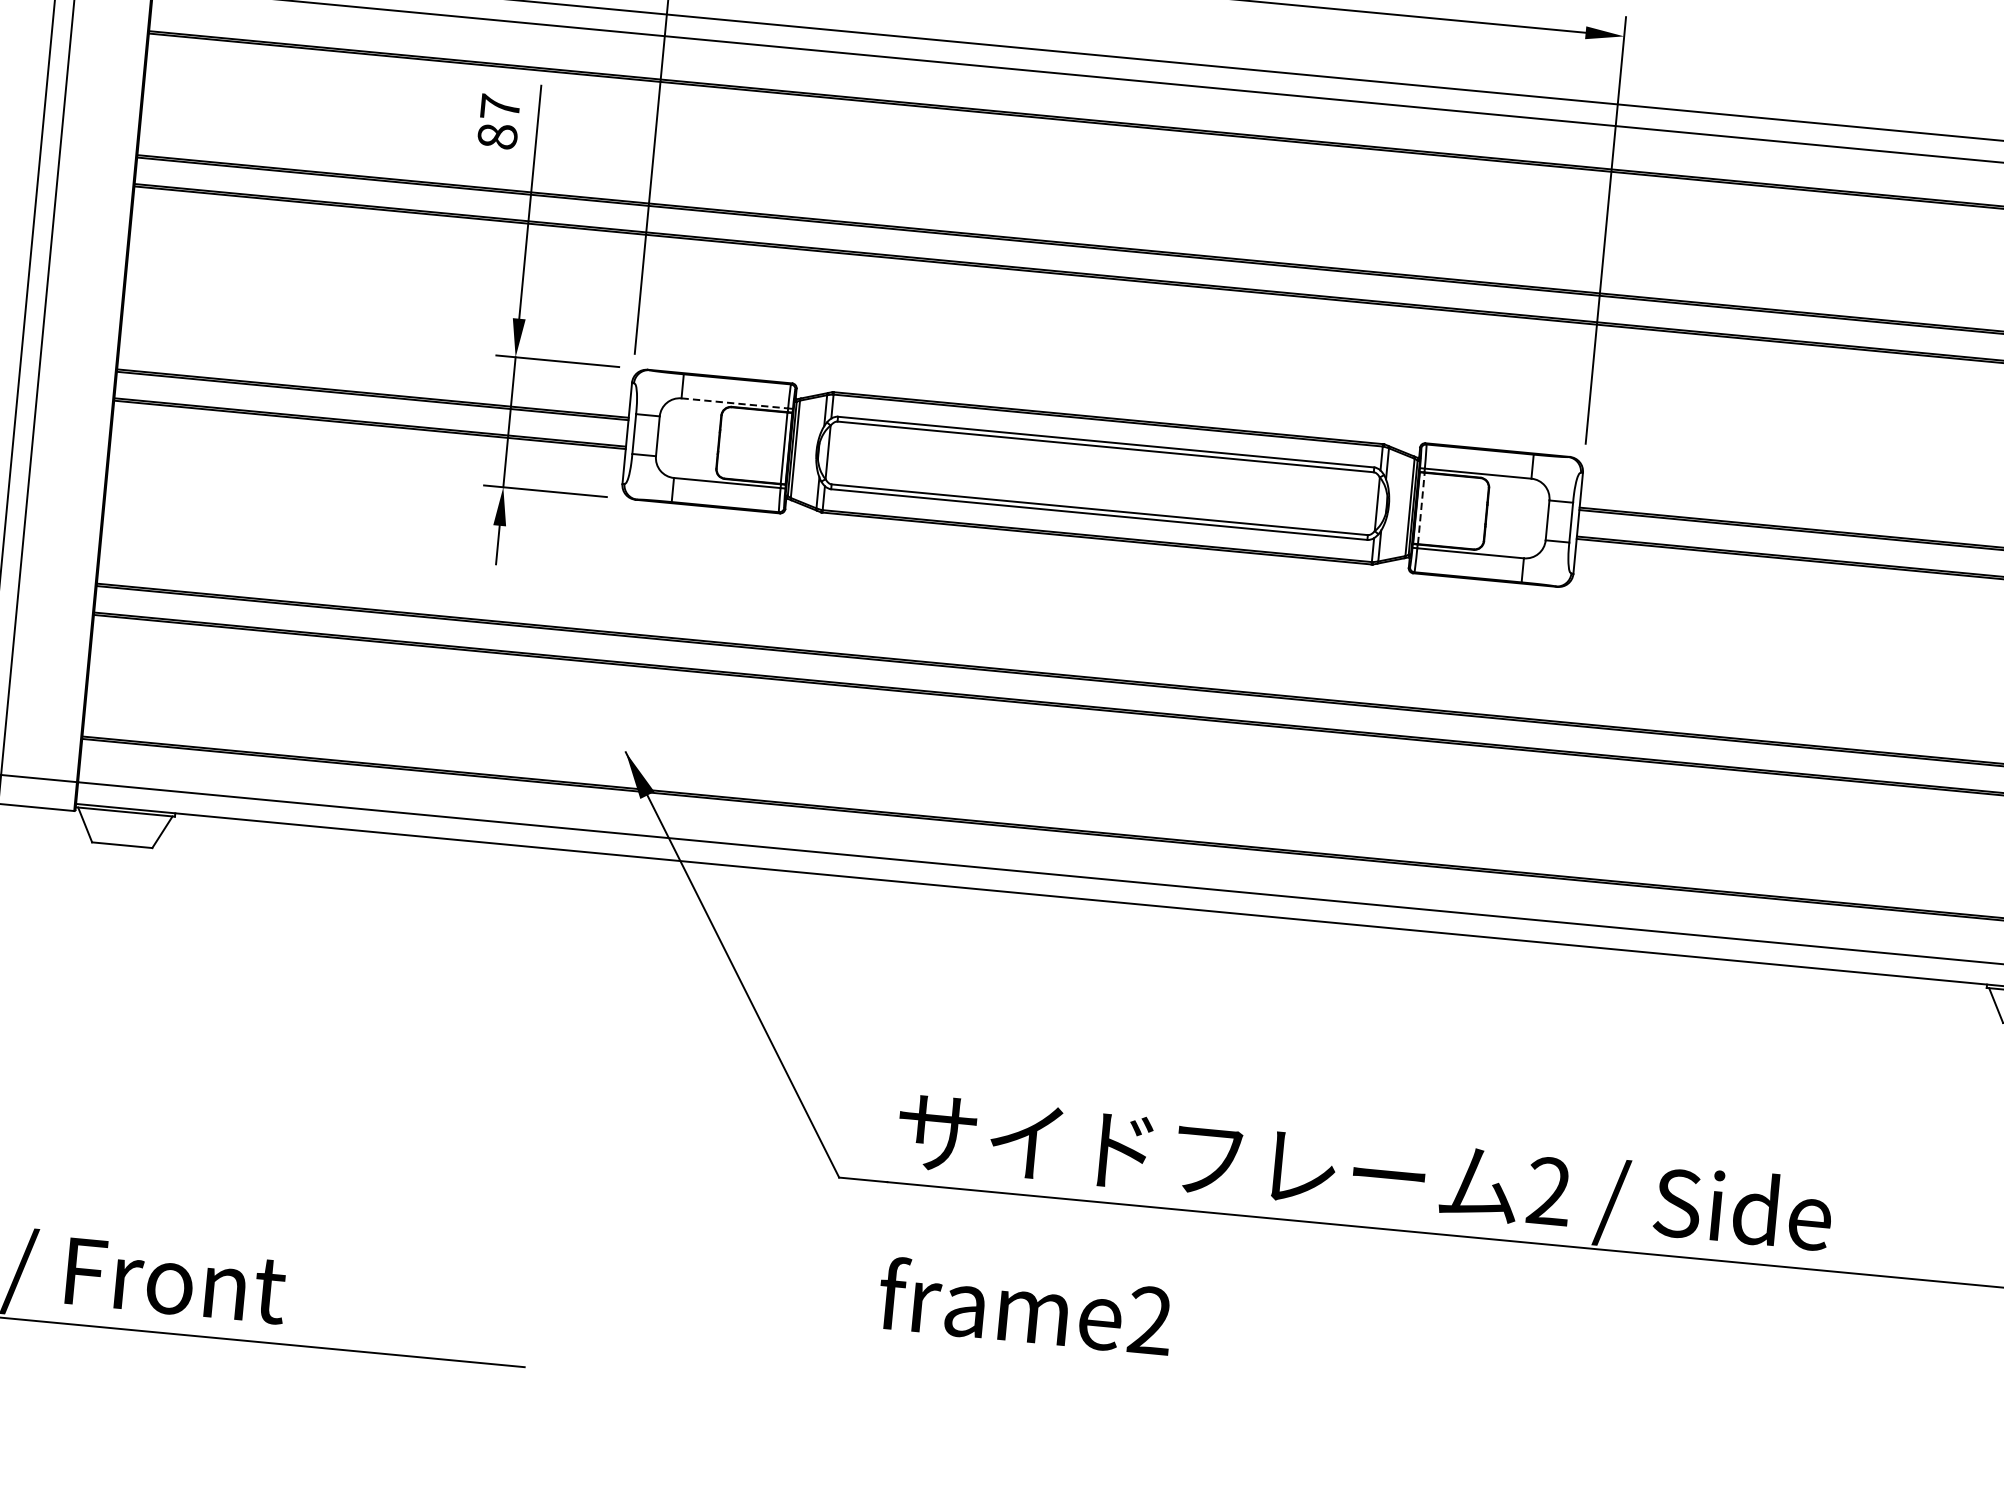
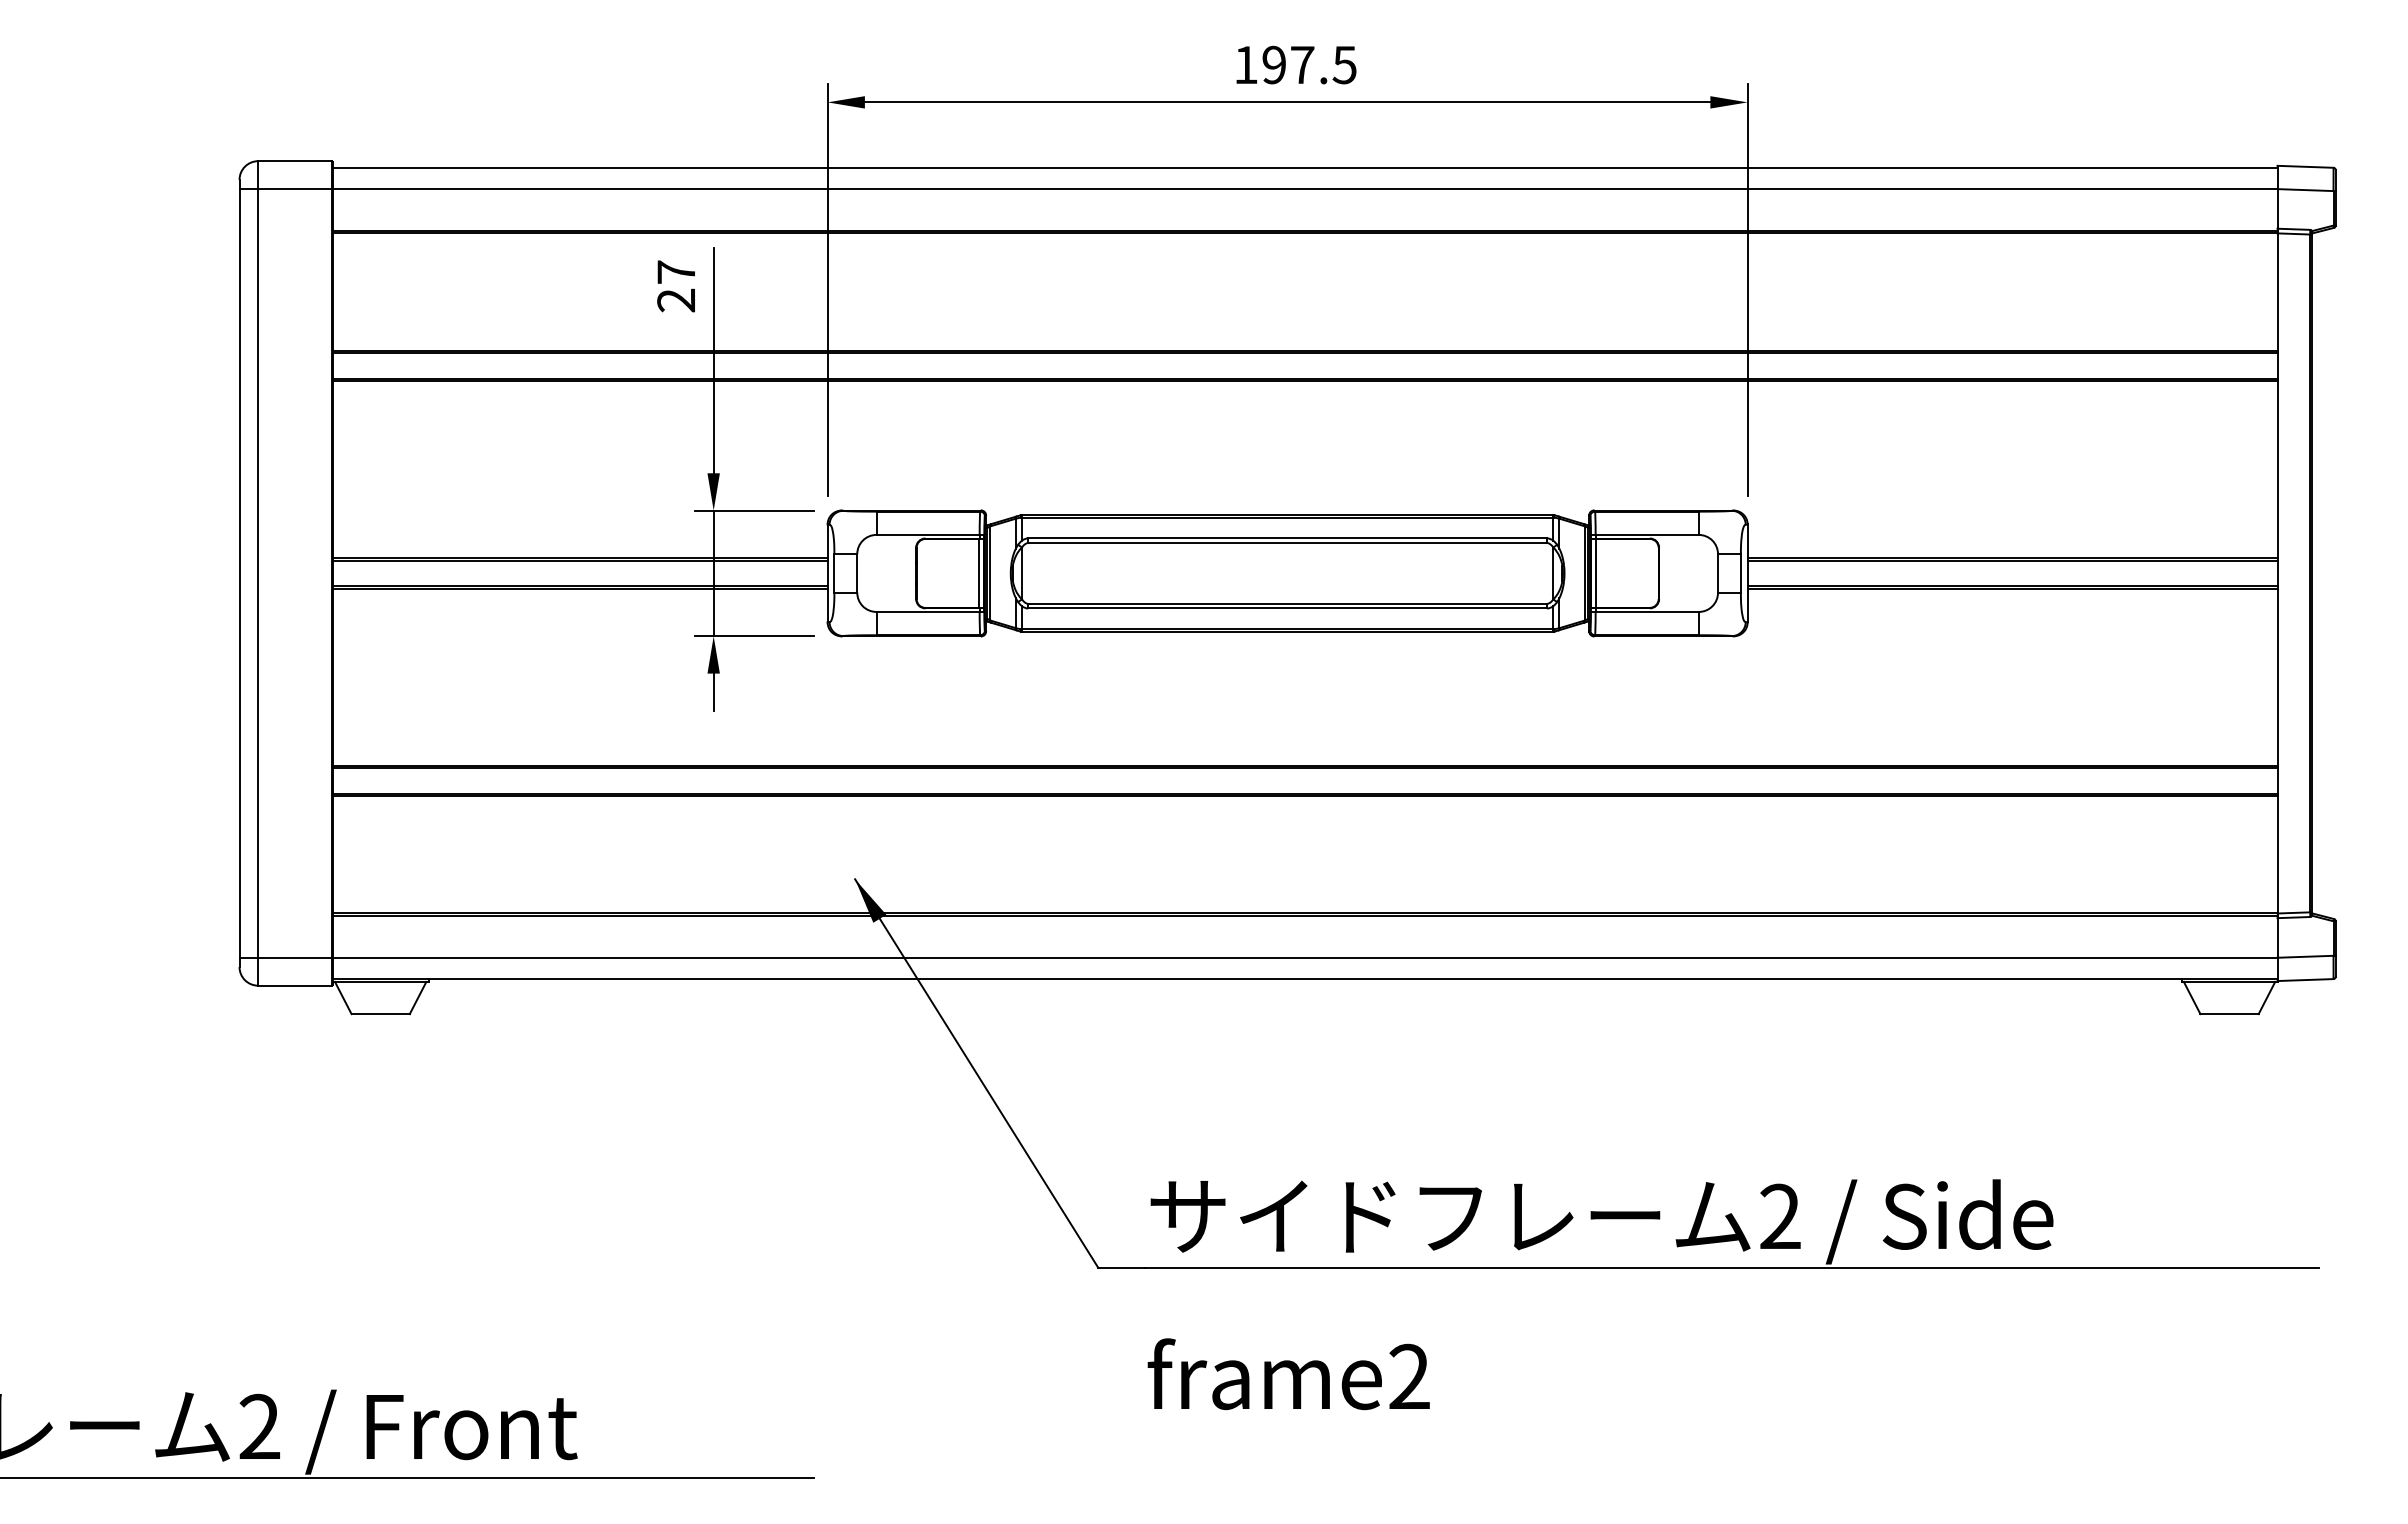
text: (497, 136) -> (676, 300), 87 -> 27
line: (735, 403) -> (928, 534), dashed -> solid
line: (1421, 507) -> (1595, 572), dashed -> solid

